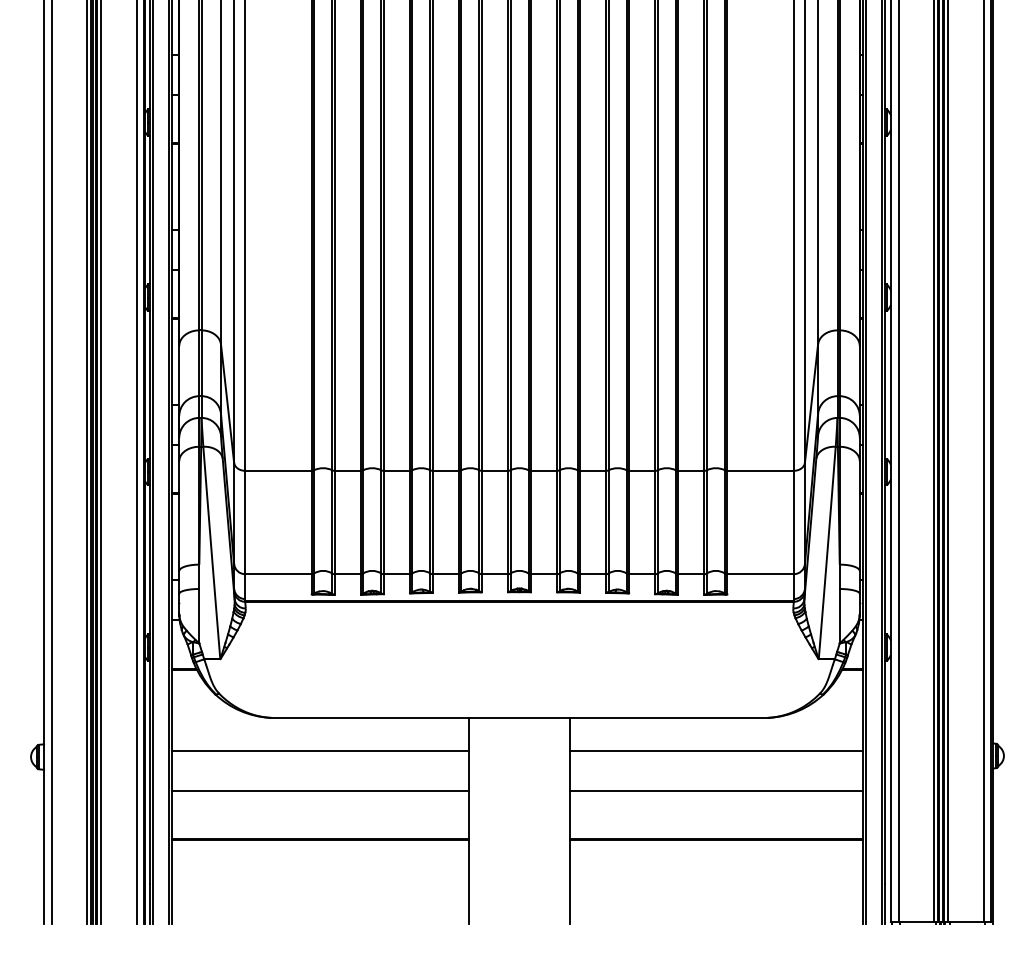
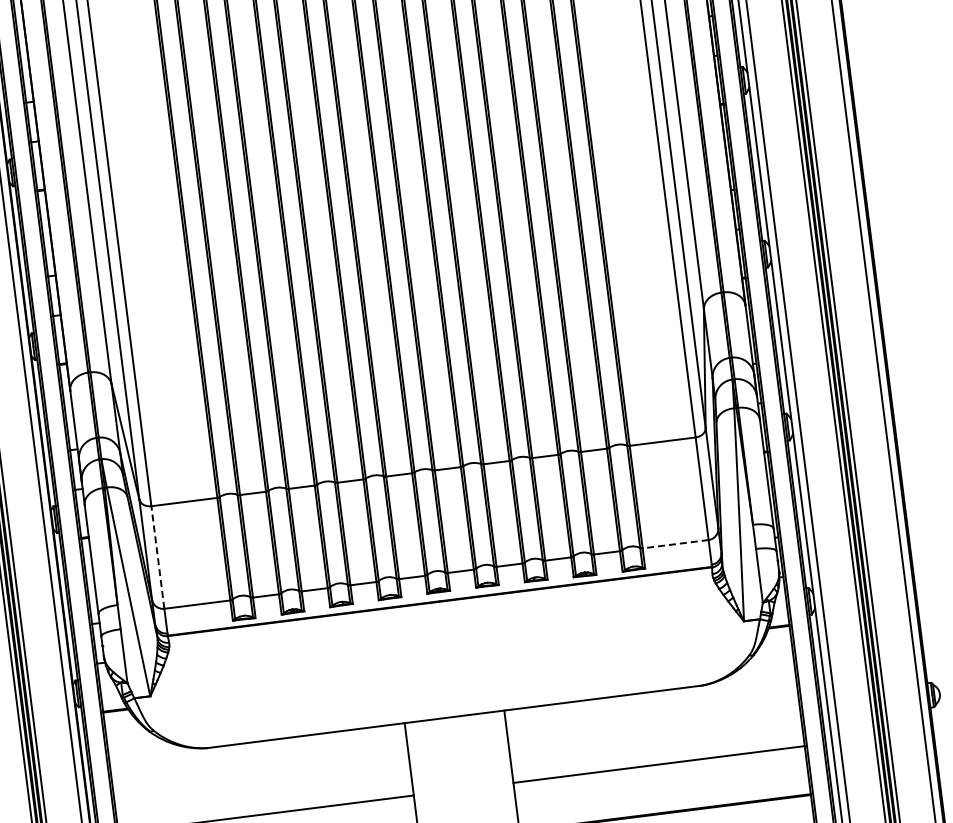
line: (245, 522) -> (158, 557), solid -> dashed
line: (760, 574) -> (675, 544), solid -> dashed
line: (320, 750) -> (261, 774), removed
line: (716, 750) -> (654, 724), removed

